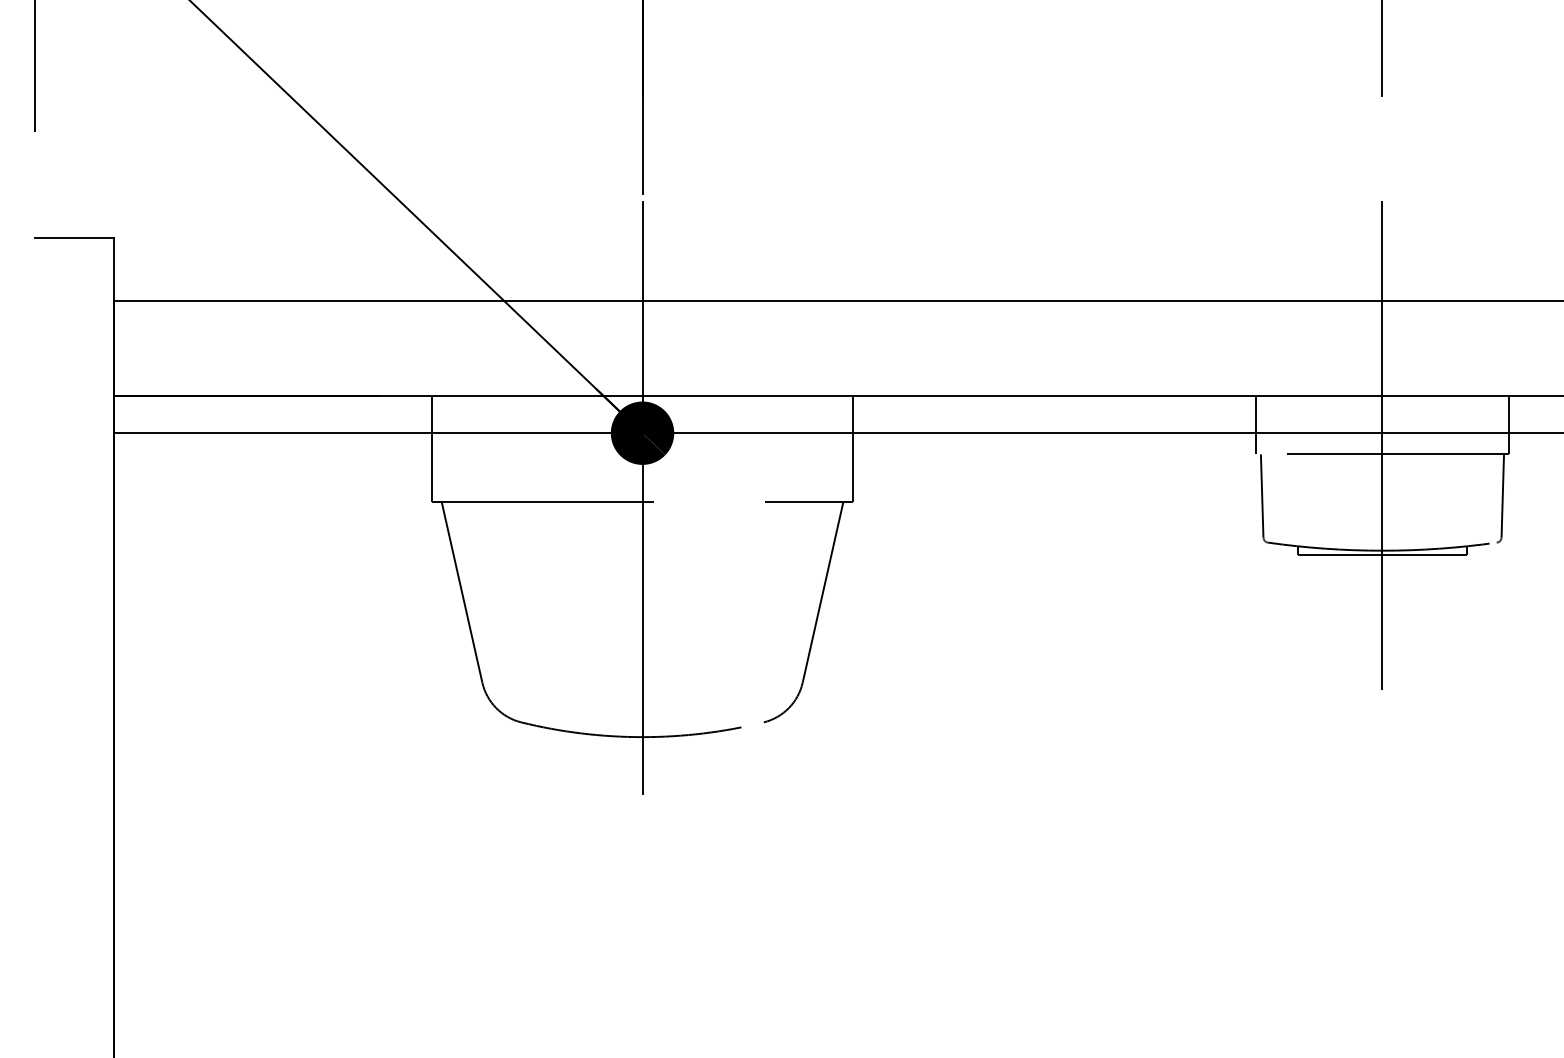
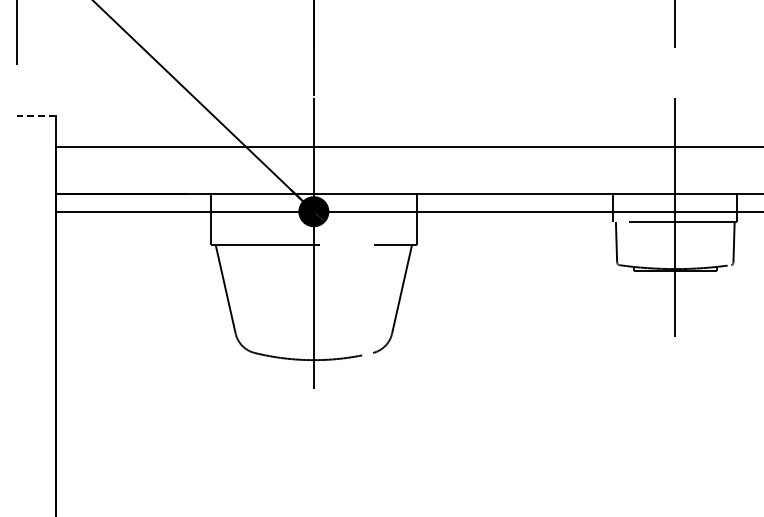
line: (72, 238) -> (35, 116), solid -> dashed

